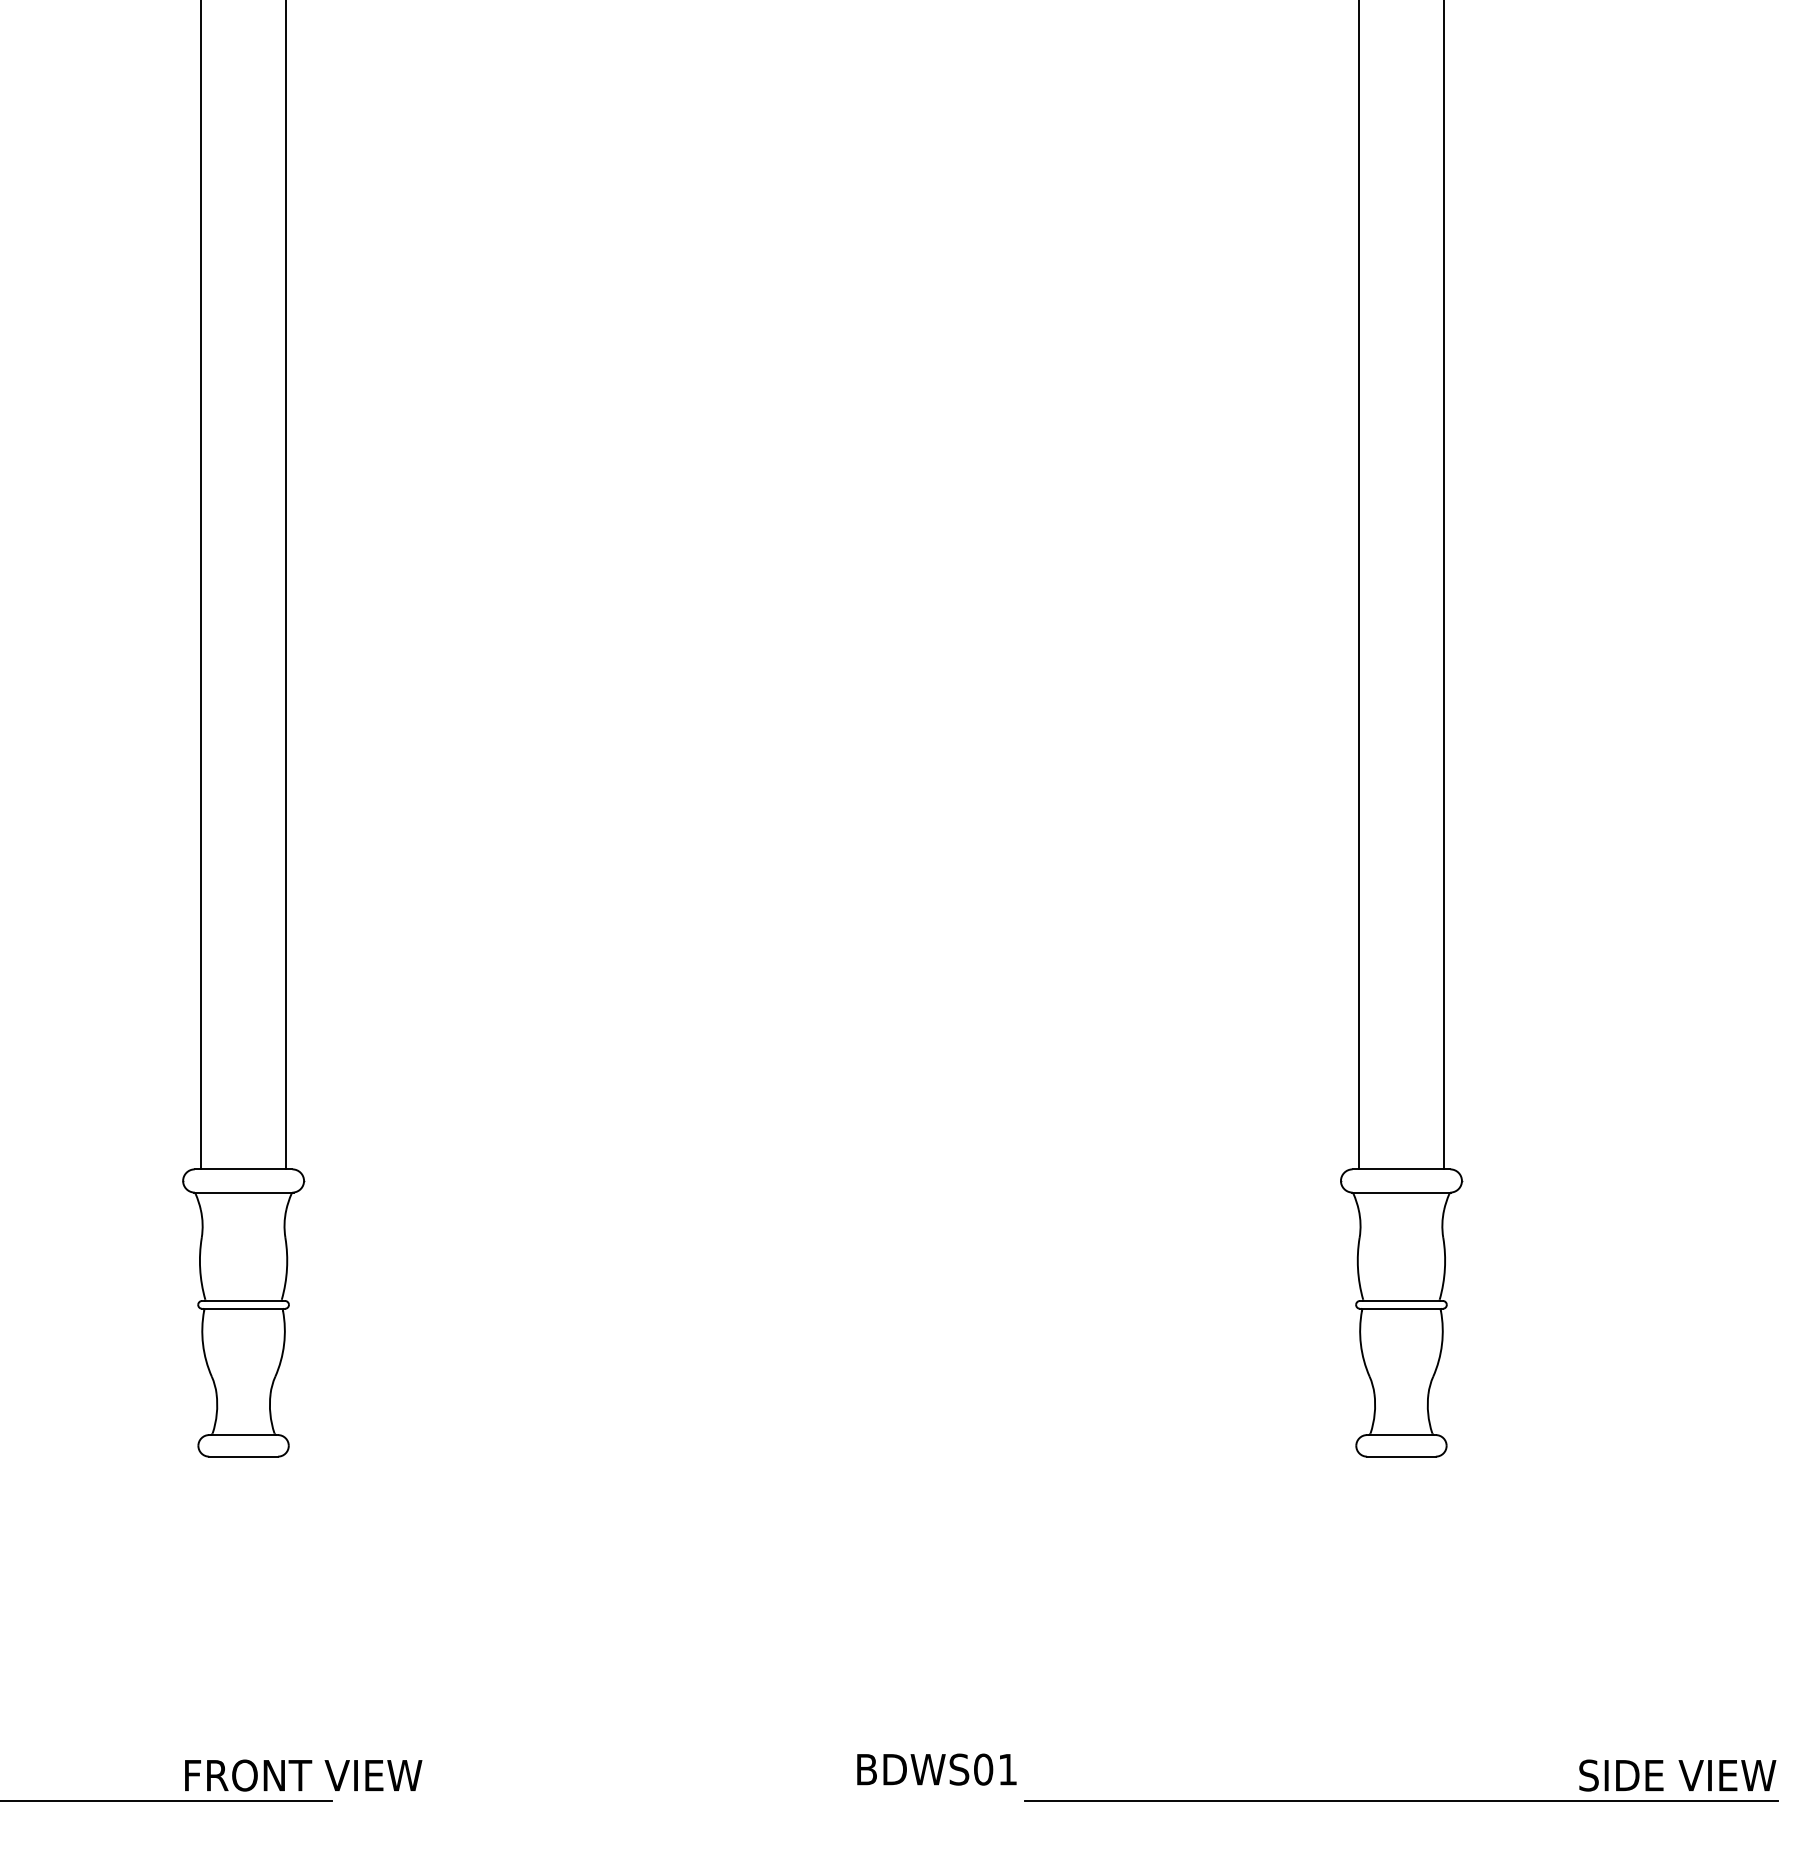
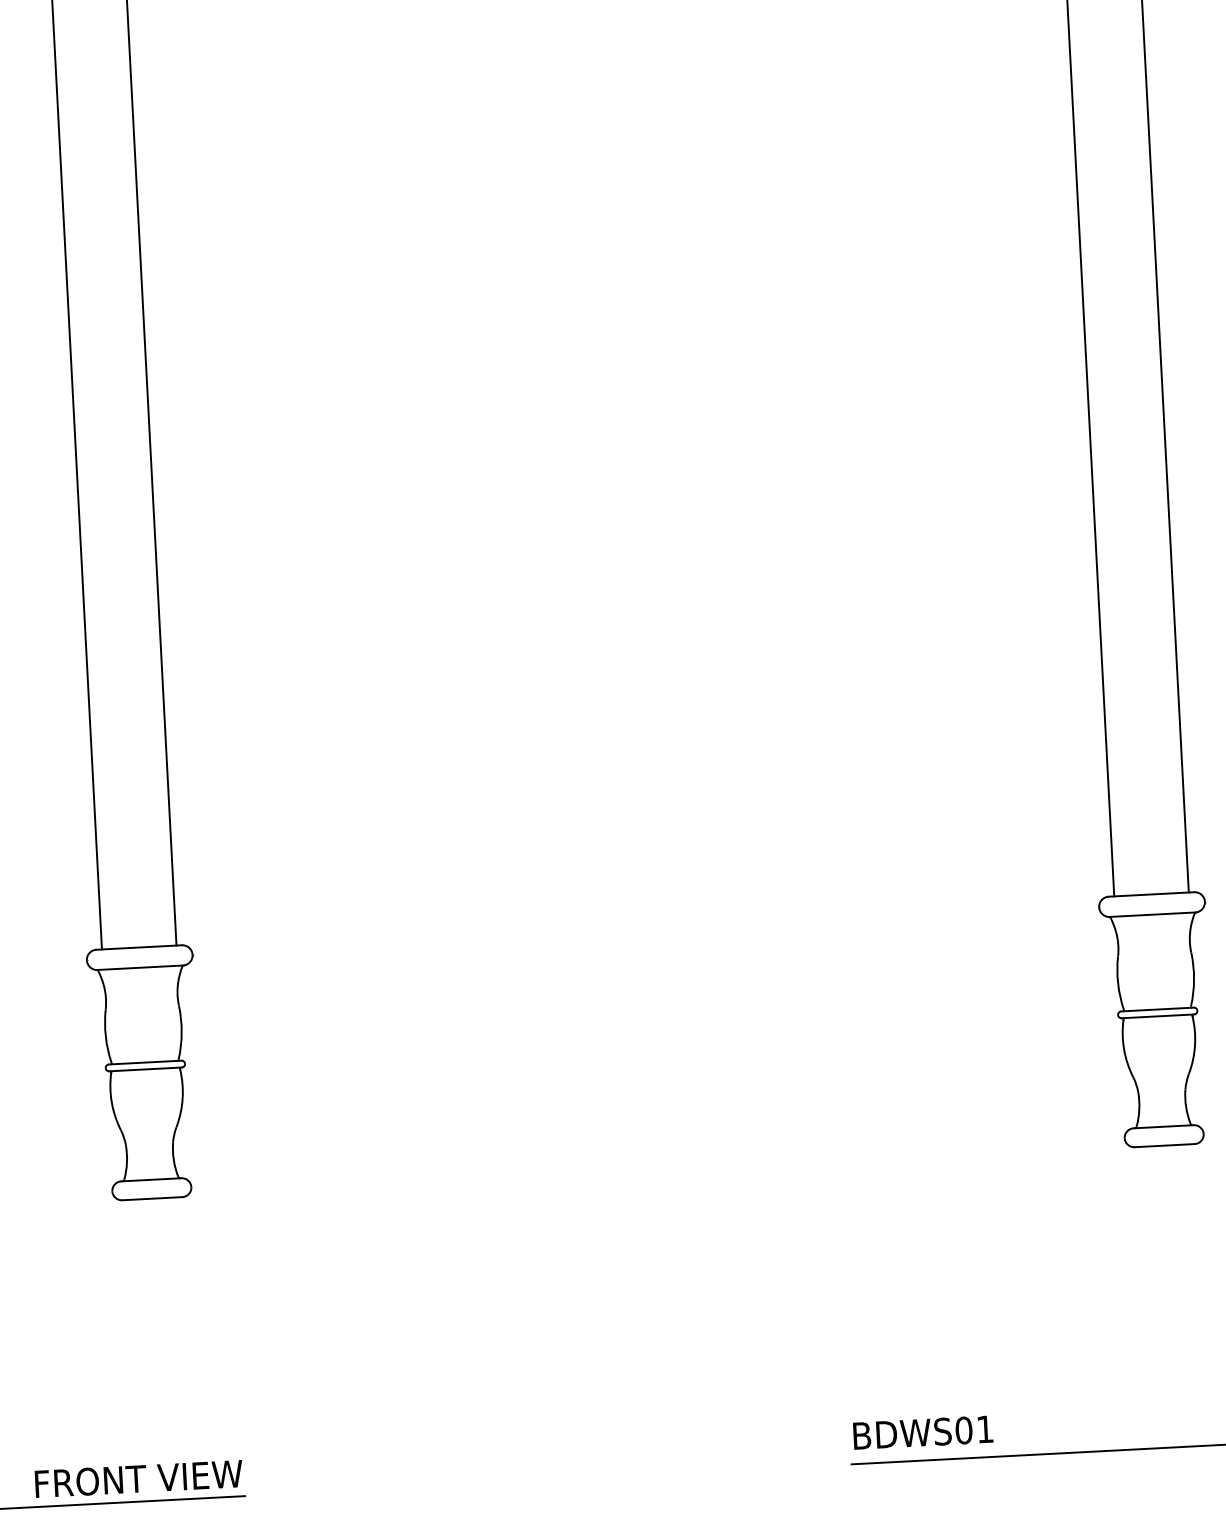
text: (936, 1769) -> (922, 1432), moved
text: (303, 1775) -> (138, 1478), moved

